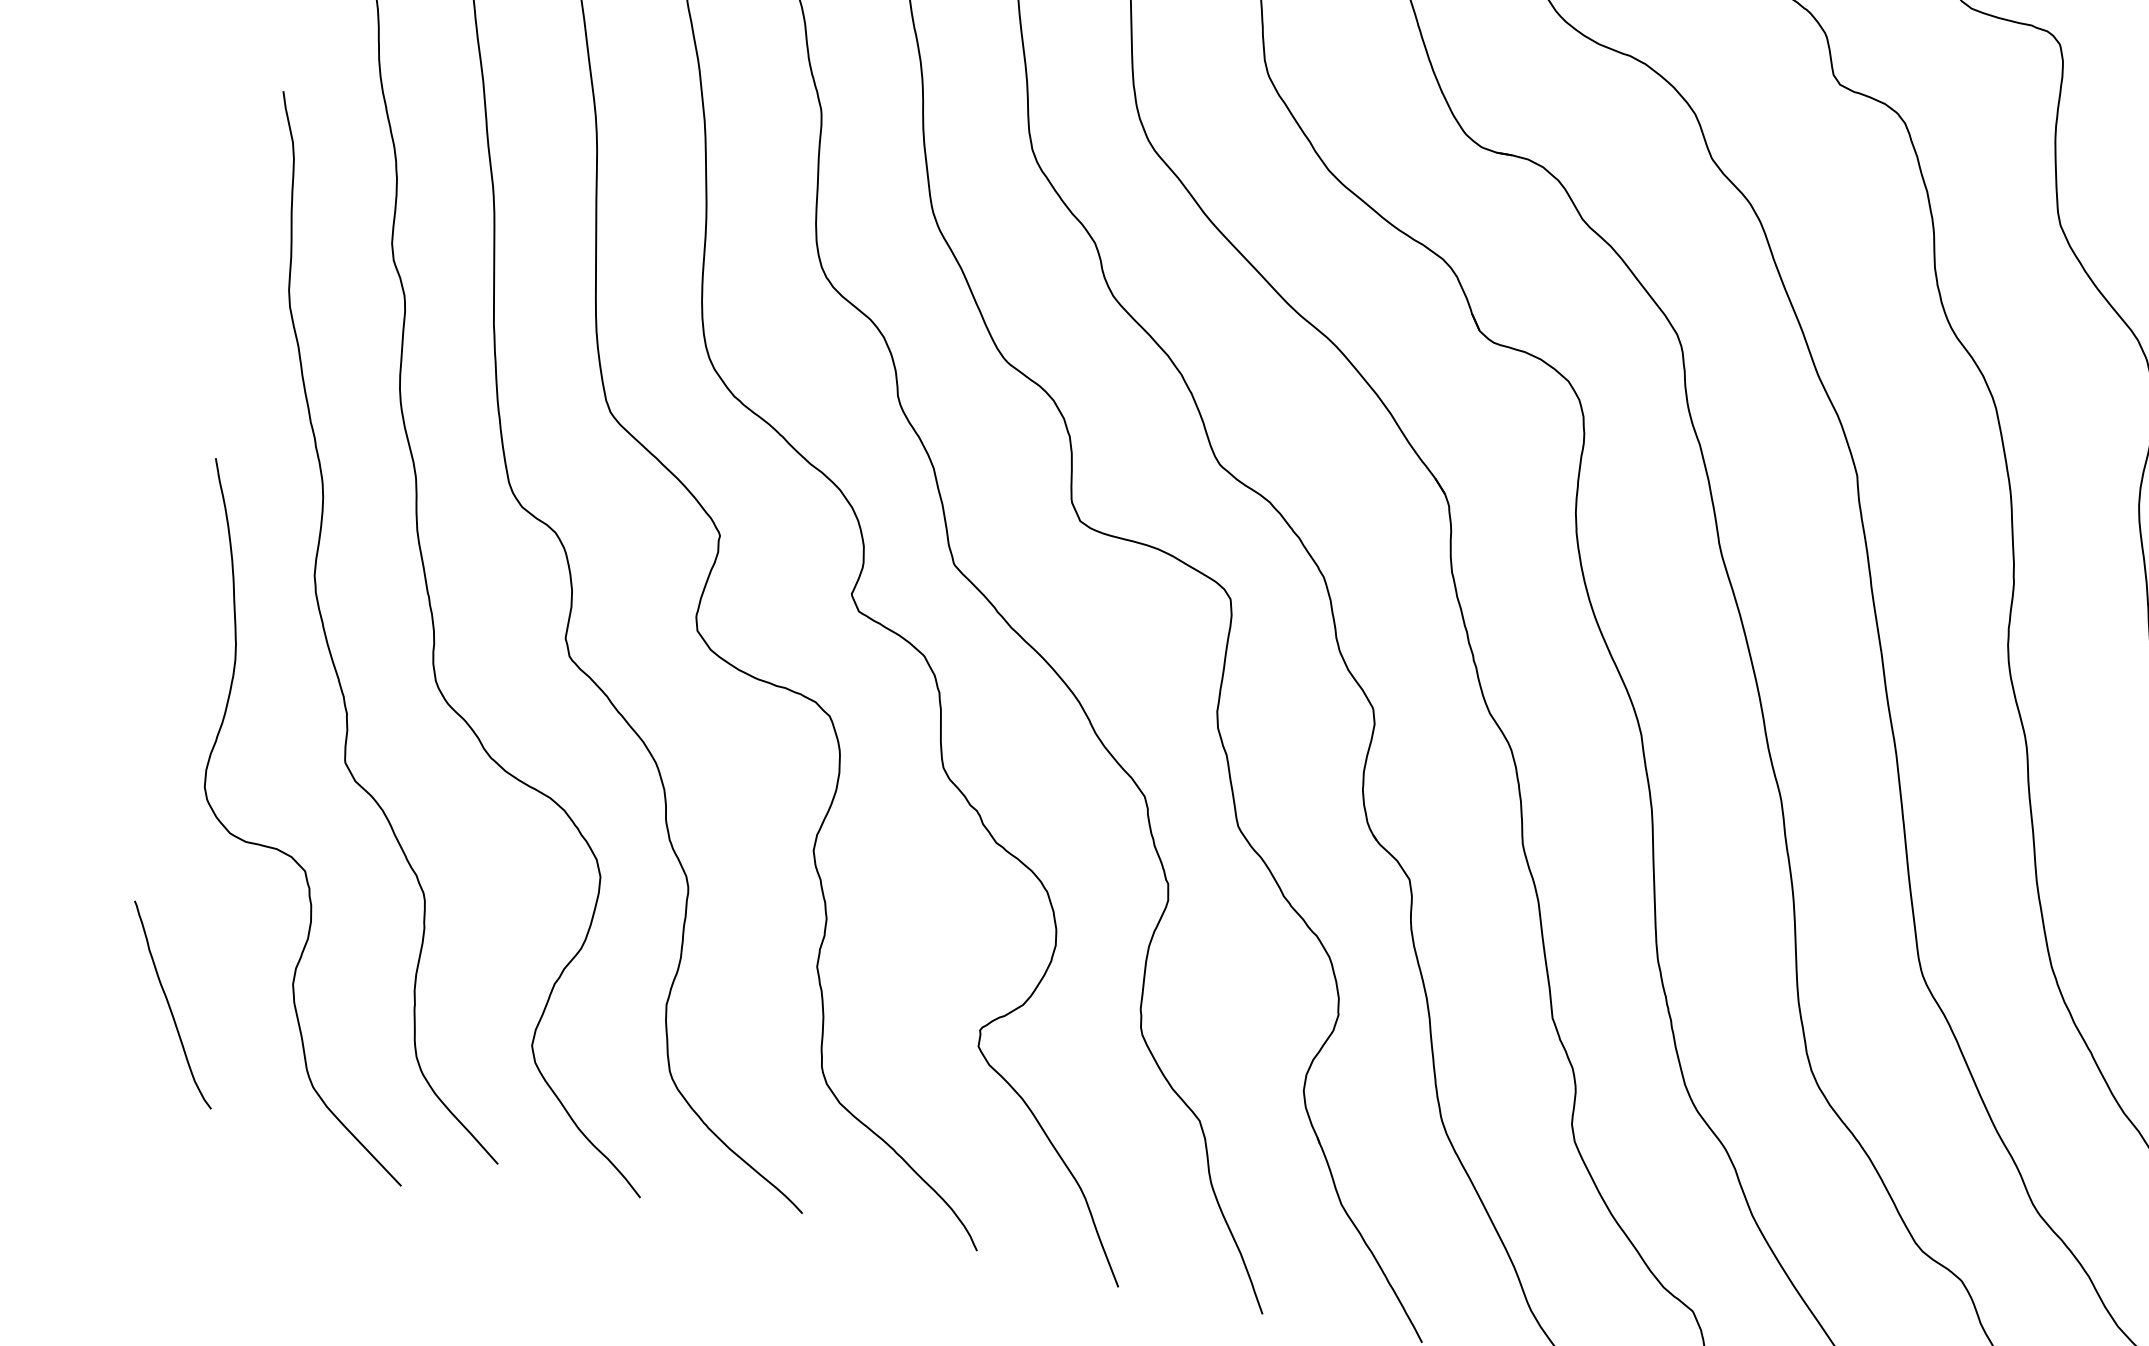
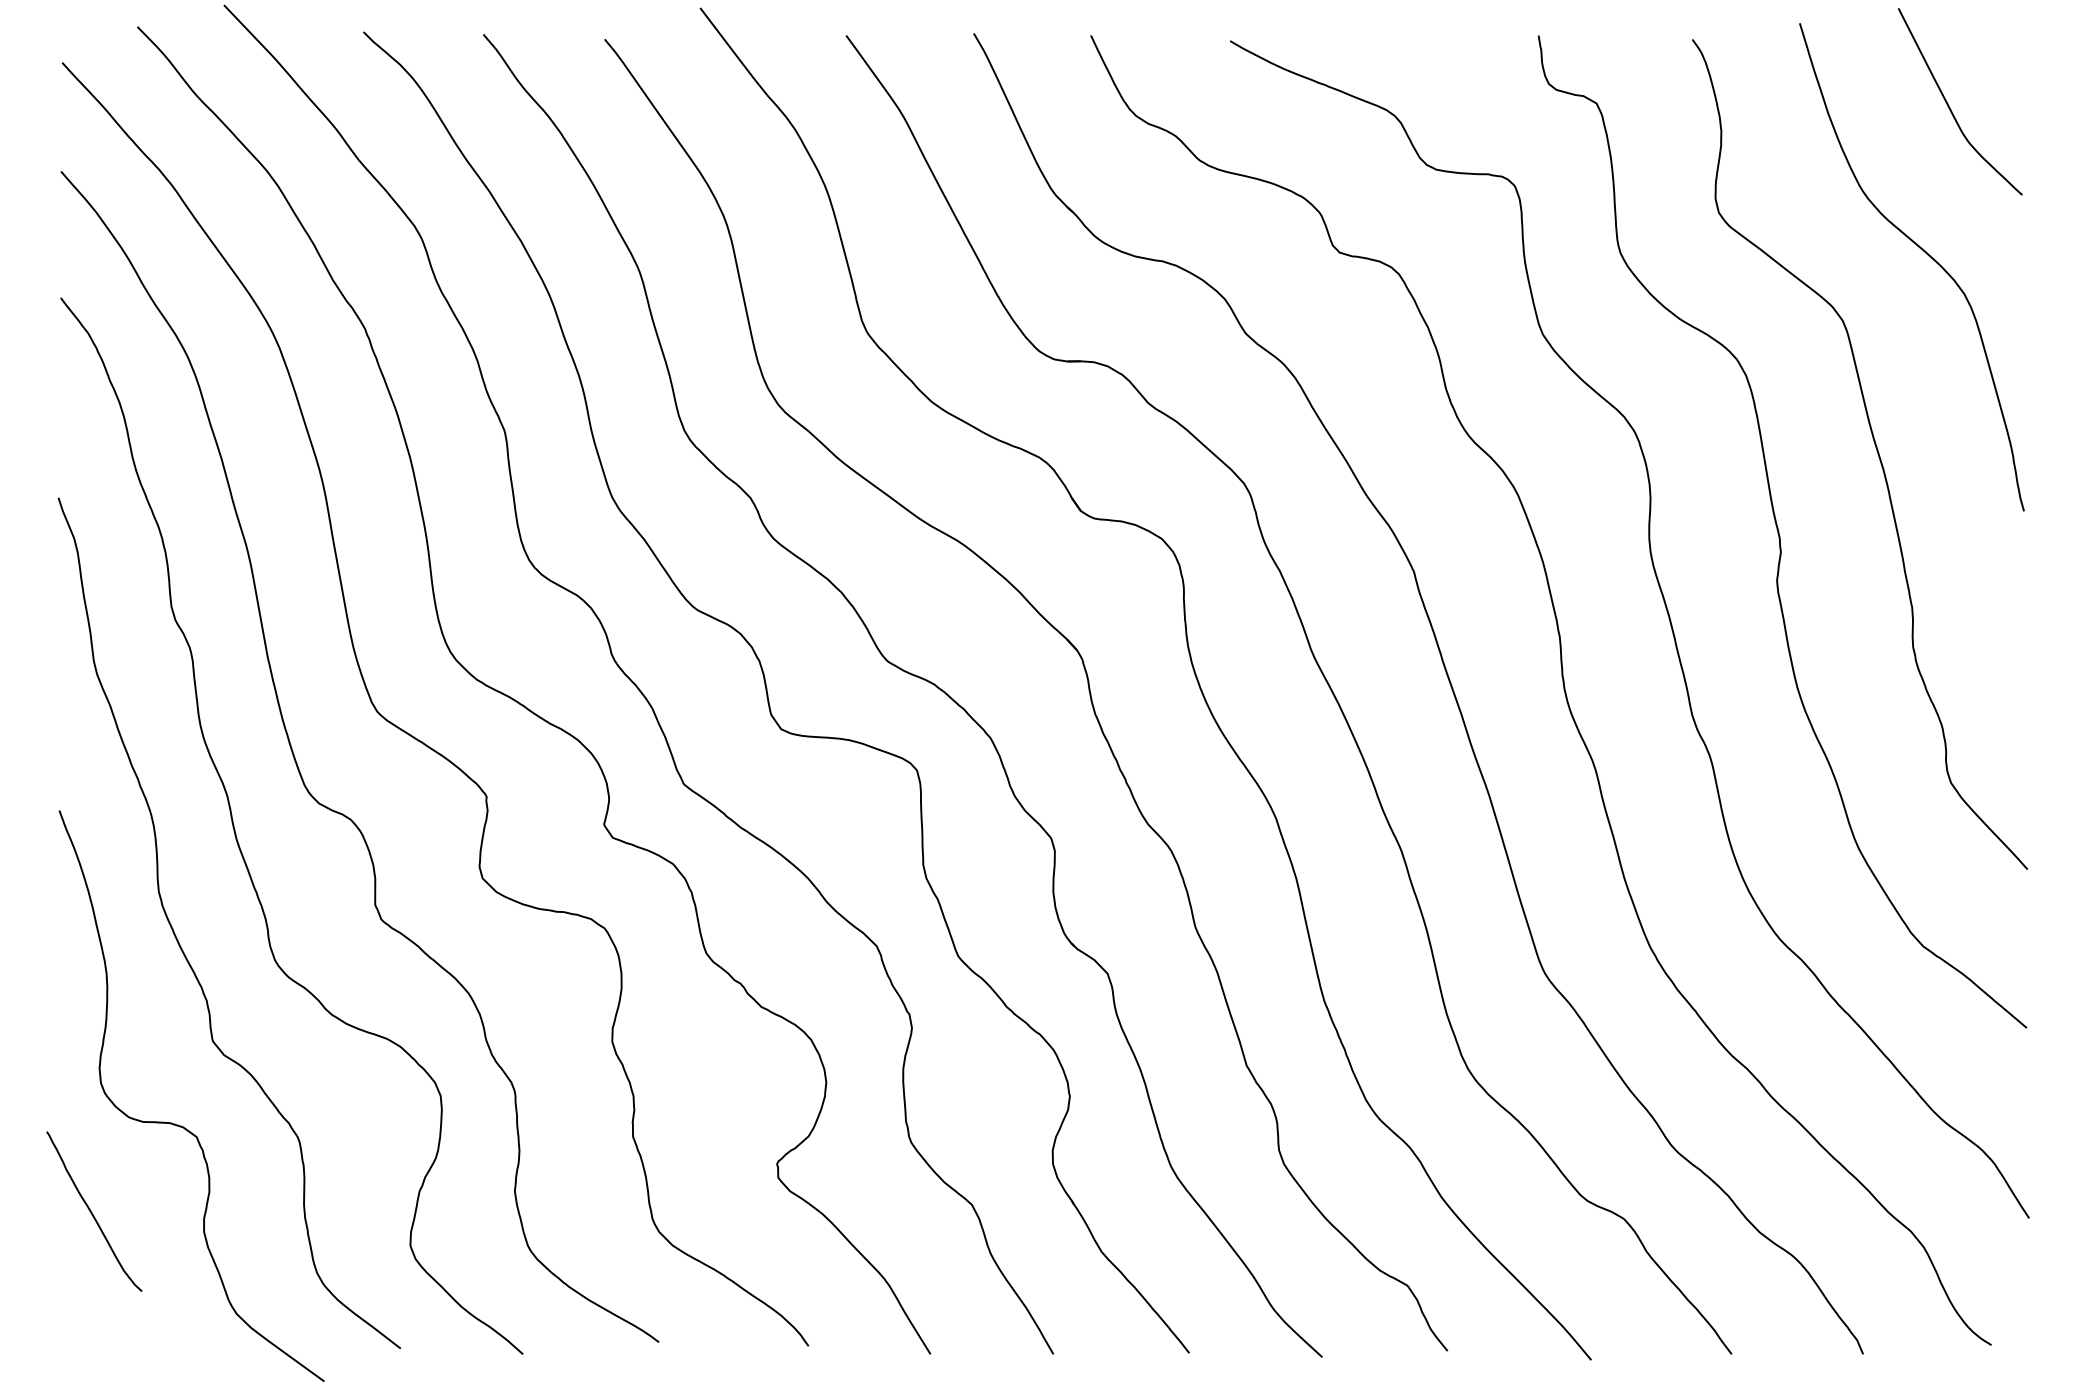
curve: (170, 1005) -> (92, 1212), moved

